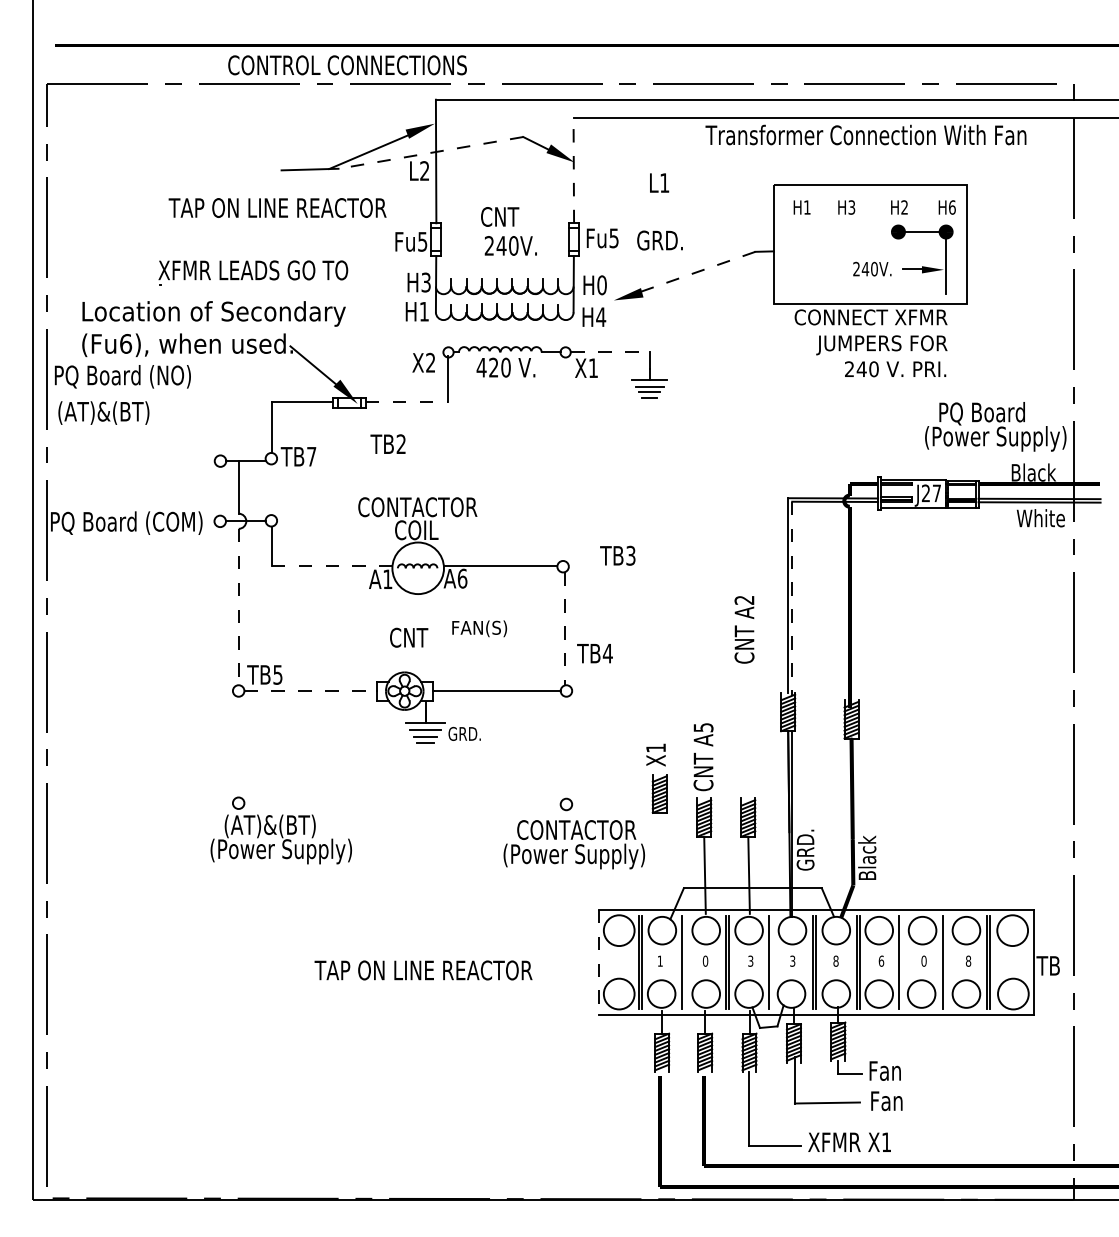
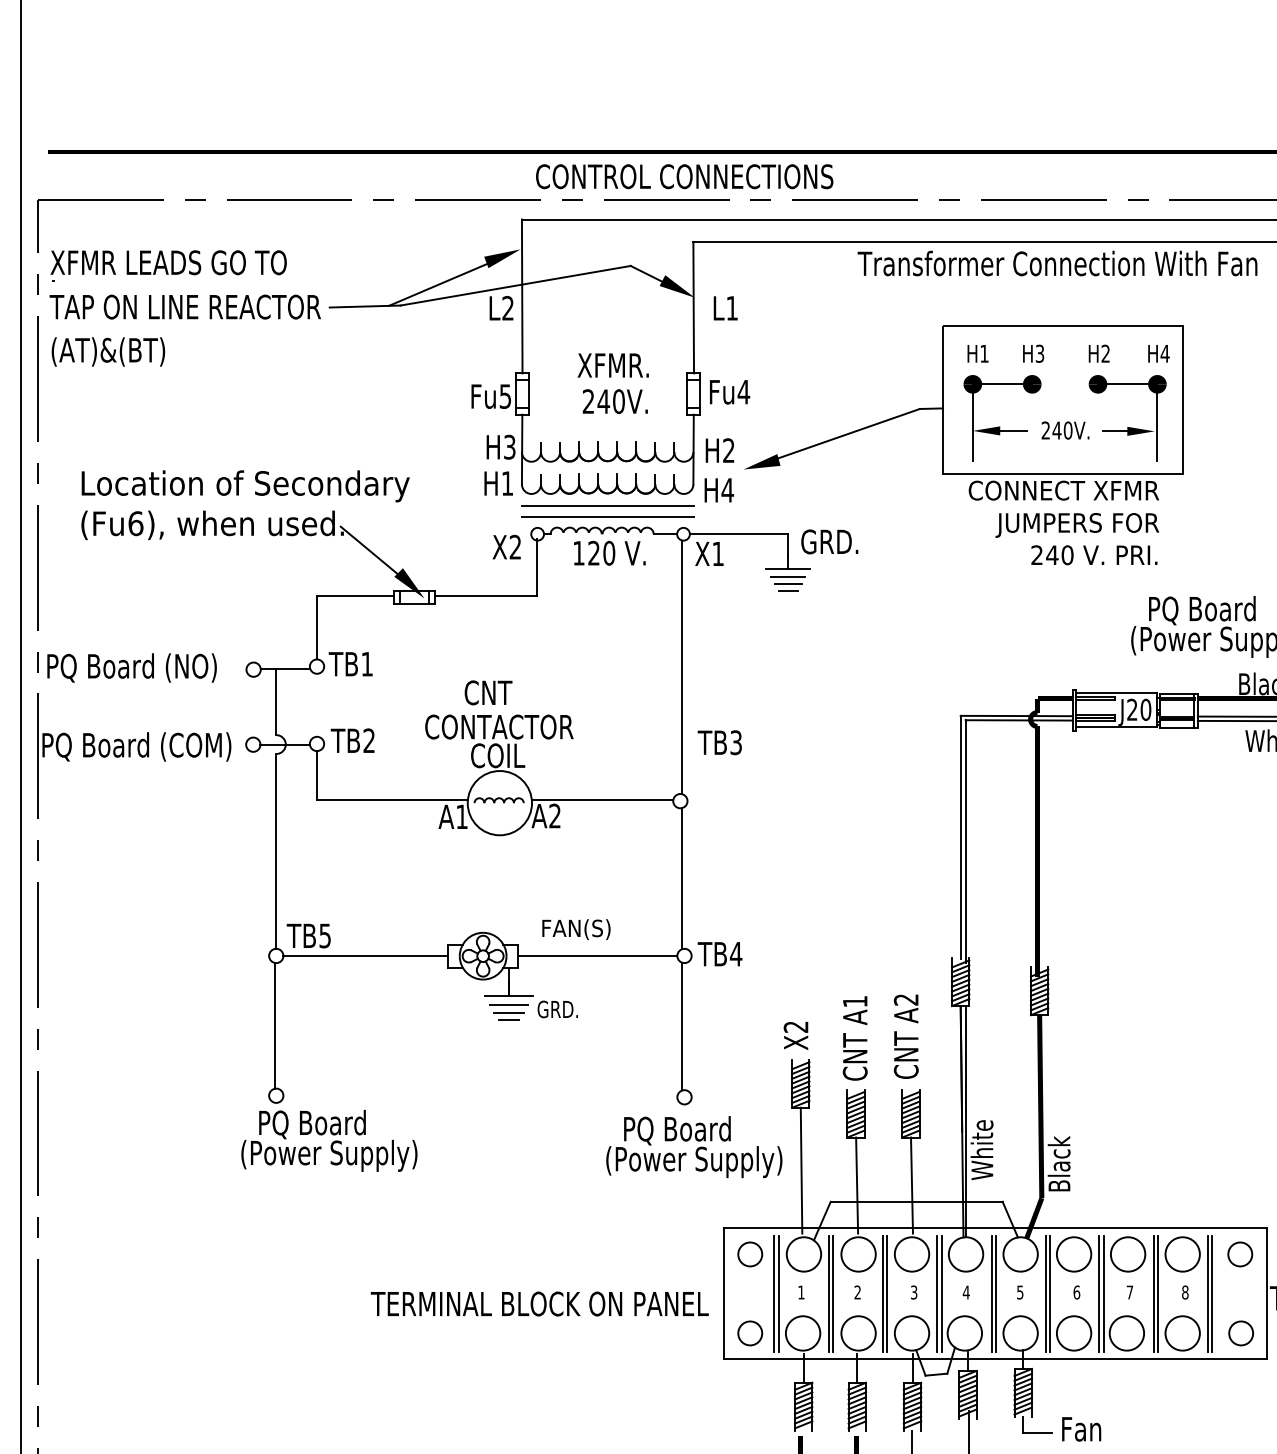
text: (347, 65) -> (684, 176), moved
line: (430, 152) -> (515, 285), dashed -> solid
line: (573, 170) -> (693, 307), dashed -> solid
text: (659, 182) -> (725, 307), moved
text: (277, 207) -> (185, 306), moved
text: (951, 207) -> (1164, 353), H6 -> H4
text: (508, 216) -> (612, 364), CNT -> XFMR.
text: (614, 238) -> (744, 392), Fu5 -> Fu4
text: (659, 240) -> (829, 541), moved
part: (819, 265) -> (999, 426), added
line: (698, 271) -> (848, 433), dashed -> solid
part: (253, 272) -> (168, 265), moved
text: (601, 285) -> (728, 450), H0 -> H2
line: (504, 329) -> (607, 505), added
line: (504, 338) -> (607, 516), added
line: (610, 352) -> (739, 534), dashed -> solid
text: (481, 367) -> (578, 553), 420 -> 120
text: (122, 376) -> (131, 667), moved
line: (407, 402) -> (486, 596), dashed -> solid
text: (103, 412) -> (107, 351), moved
text: (387, 443) -> (352, 739), moved
text: (311, 456) -> (366, 663), TB7 -> TB1
line: (564, 459) -> (682, 667), added
text: (936, 493) -> (1145, 709), J27 -> J20
text: (617, 555) -> (719, 742), moved
line: (332, 566) -> (393, 800), dashed -> solid
text: (462, 578) -> (555, 815), A6 -> A2
line: (792, 599) -> (966, 841), dashed -> solid
line: (238, 607) -> (276, 851), dashed -> solid
text: (479, 628) -> (576, 929), moved
line: (564, 628) -> (682, 878), dashed -> solid
text: (744, 629) -> (906, 1036), moved
text: (409, 637) -> (489, 692), moved
text: (594, 653) -> (719, 954), moved
line: (310, 691) -> (365, 956), dashed -> solid
text: (703, 727) -> (855, 1001), A5 -> A1
line: (237, 746) -> (274, 1025), added
line: (564, 747) -> (682, 1026), added
text: (655, 747) -> (795, 1026), X1 -> X2
text: (269, 826) -> (314, 1124), (AT)&(BT) -> PQ Board
text: (576, 831) -> (697, 1130), CONTACTOR -> PQ Board
text: (805, 846) -> (982, 1149), GRD. -> White
line: (660, 862) -> (801, 1169), added
circle: (618, 930) -> (749, 1254), size x0.62
circle: (1012, 930) -> (1240, 1254), size x0.62
text: (705, 960) -> (857, 1291), 0 -> 2
text: (792, 960) -> (966, 1291), 3 -> 4
text: (835, 960) -> (1019, 1291), 8 -> 5
text: (923, 960) -> (1129, 1291), 0 -> 7
line: (598, 962) -> (724, 1294), dashed -> solid
line: (685, 962) -> (832, 1294), added
line: (772, 962) -> (941, 1294), added
line: (902, 962) -> (1103, 1294), added
line: (946, 962) -> (1157, 1294), added
text: (455, 970) -> (546, 1304), TAP ON LINE REACTOR -> TERMINAL BLOCK ON PANEL
circle: (618, 993) -> (749, 1332), size x0.62
circle: (1012, 993) -> (1240, 1332), size x0.62

